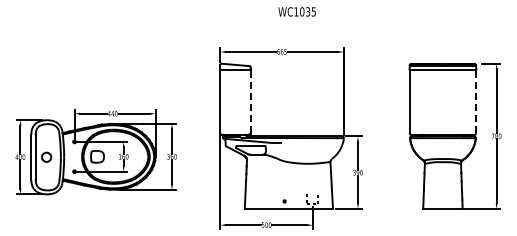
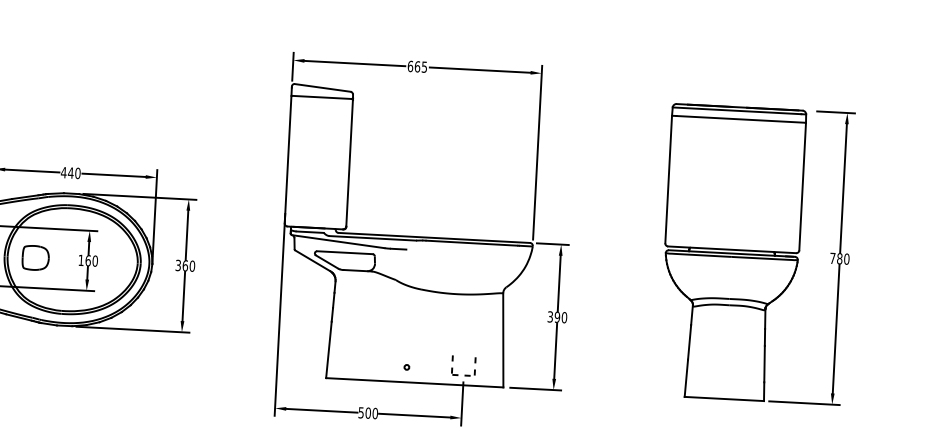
line: (250, 101) -> (348, 162), dashed -> solid
line: (476, 101) -> (803, 186), dashed -> solid

